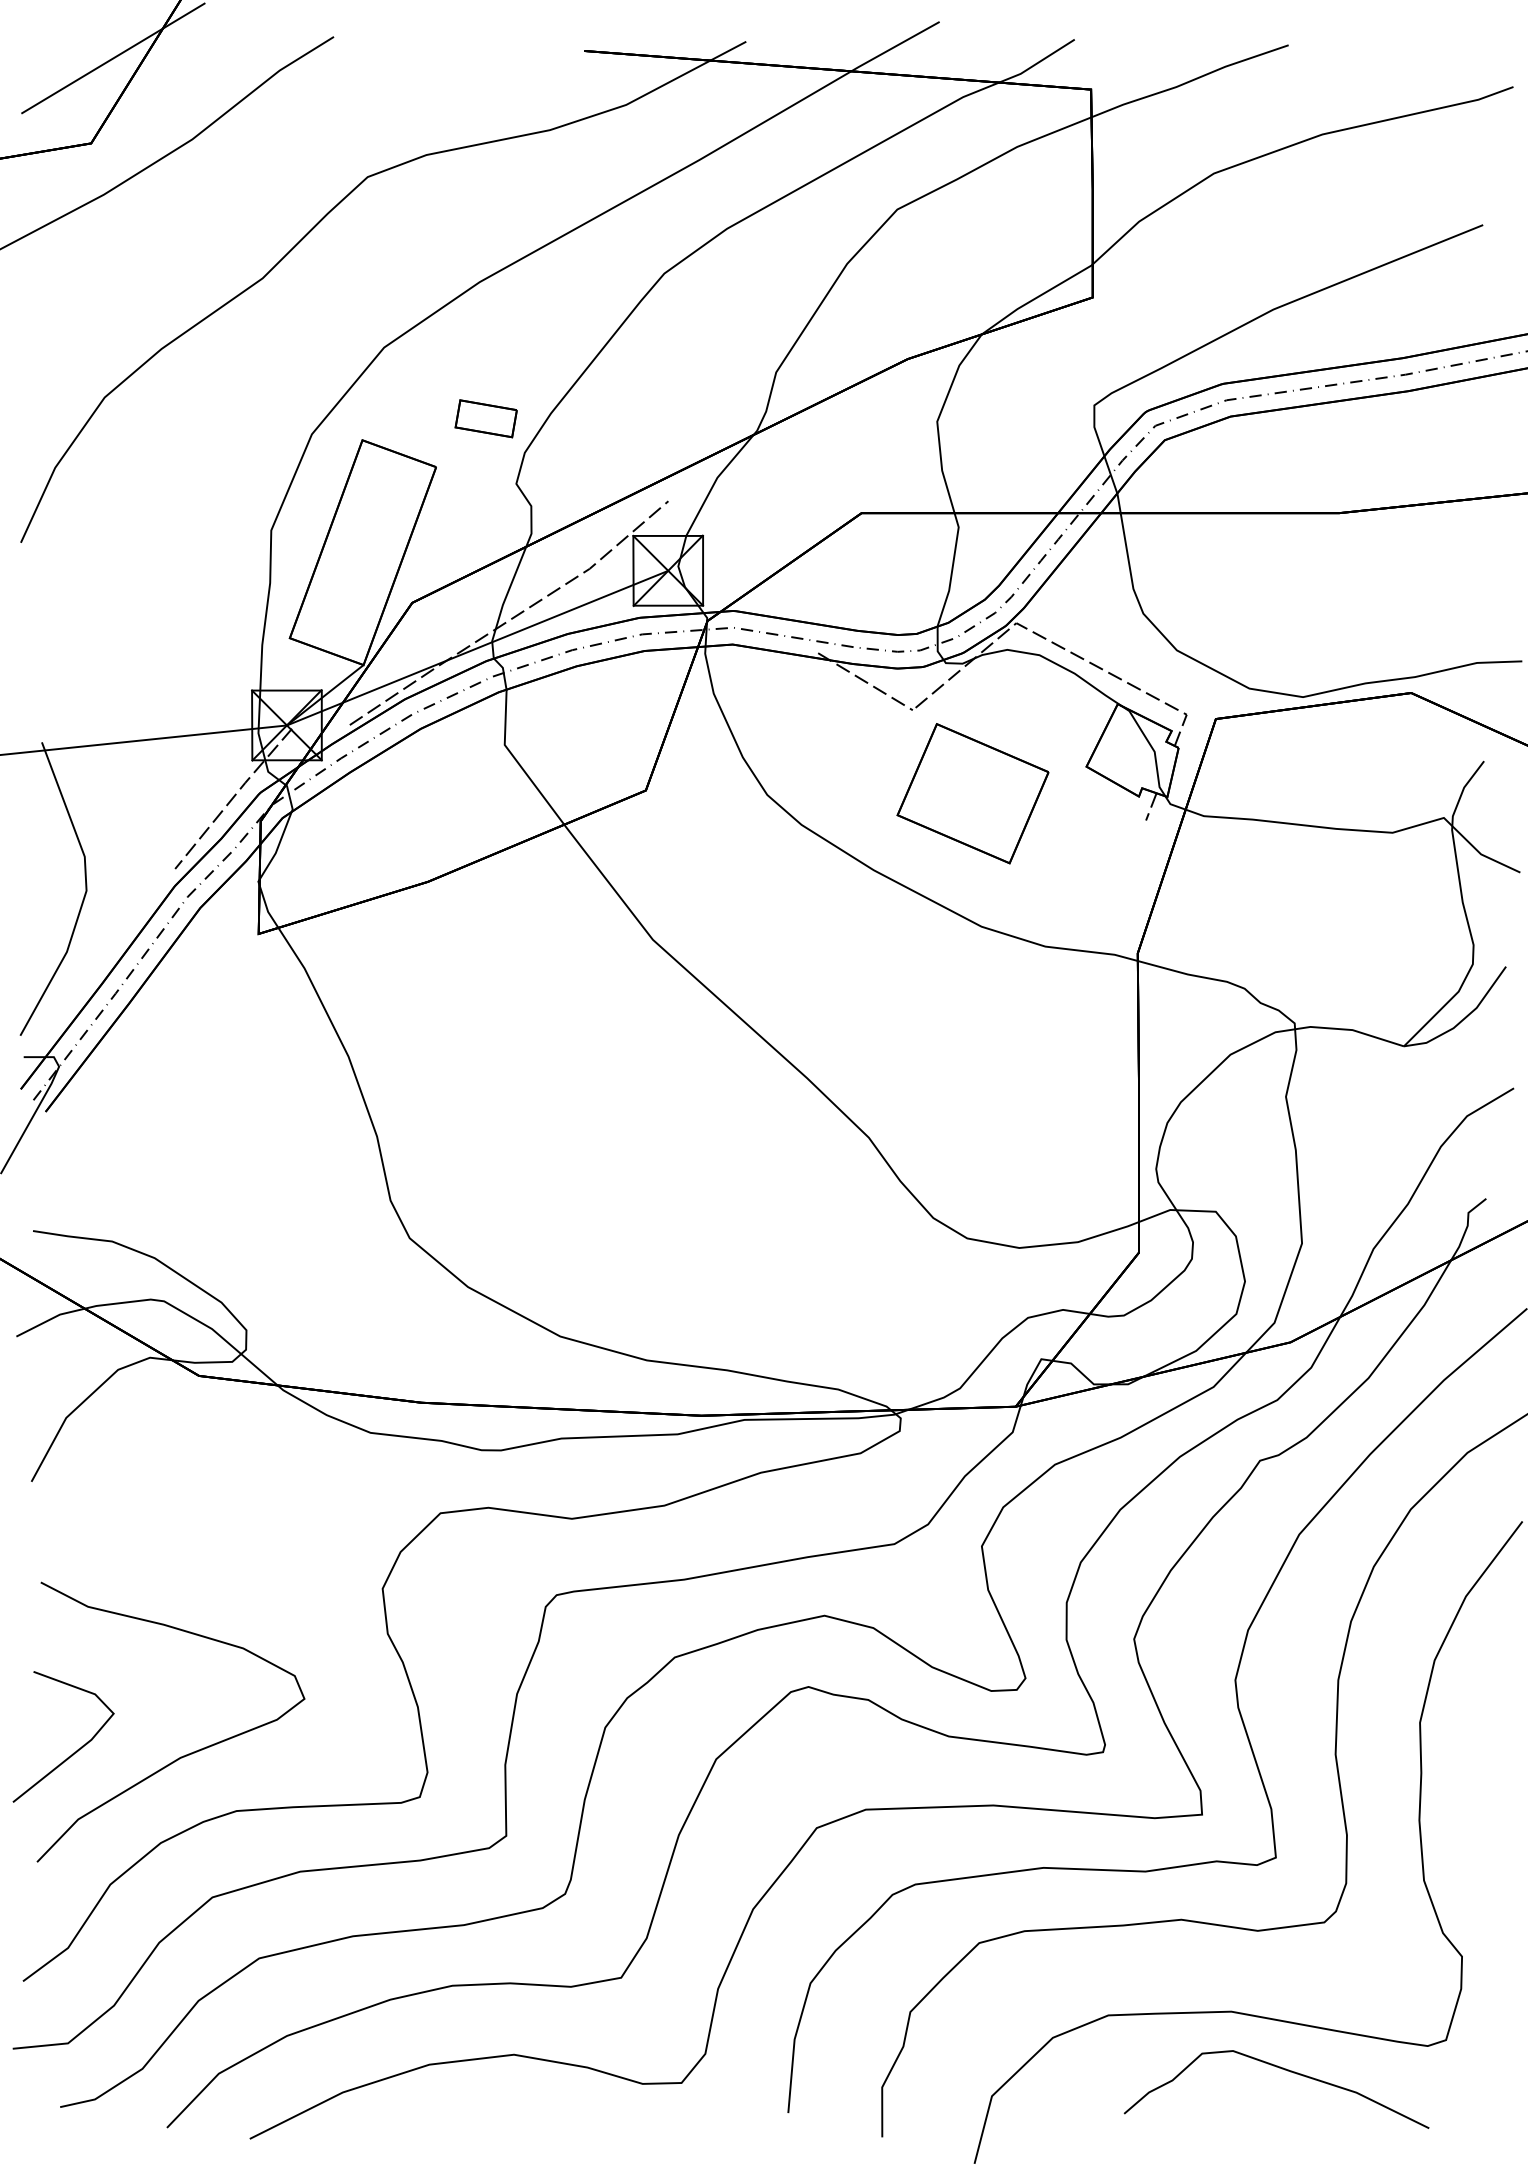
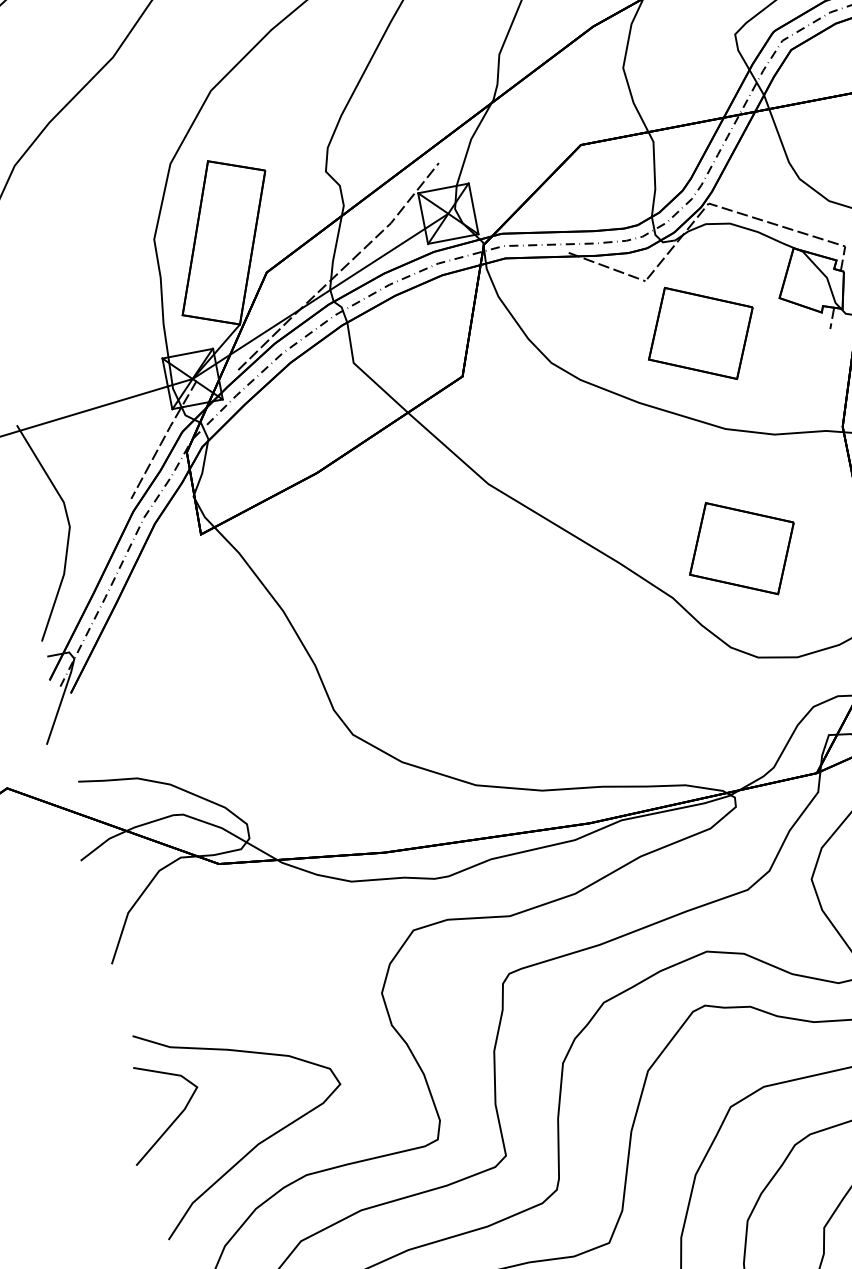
part: (485, 418) -> (294, 128), removed
part: (972, 1089) -> (741, 548), added
line: (73, 1752) -> (173, 1121), moved

